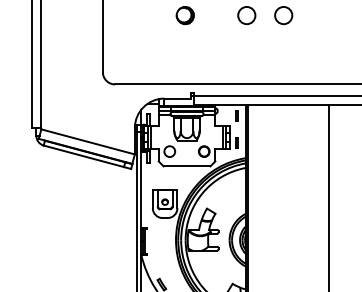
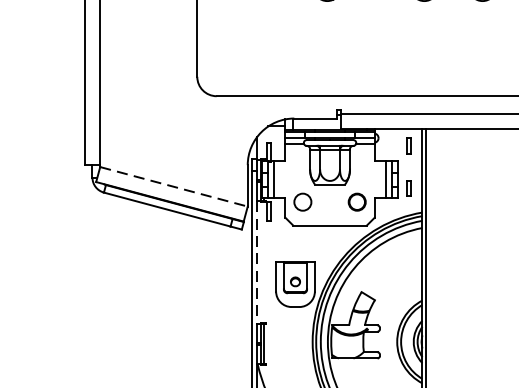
line: (88, 142) -> (174, 187), solid -> dashed
line: (141, 189) -> (258, 261), solid -> dashed

